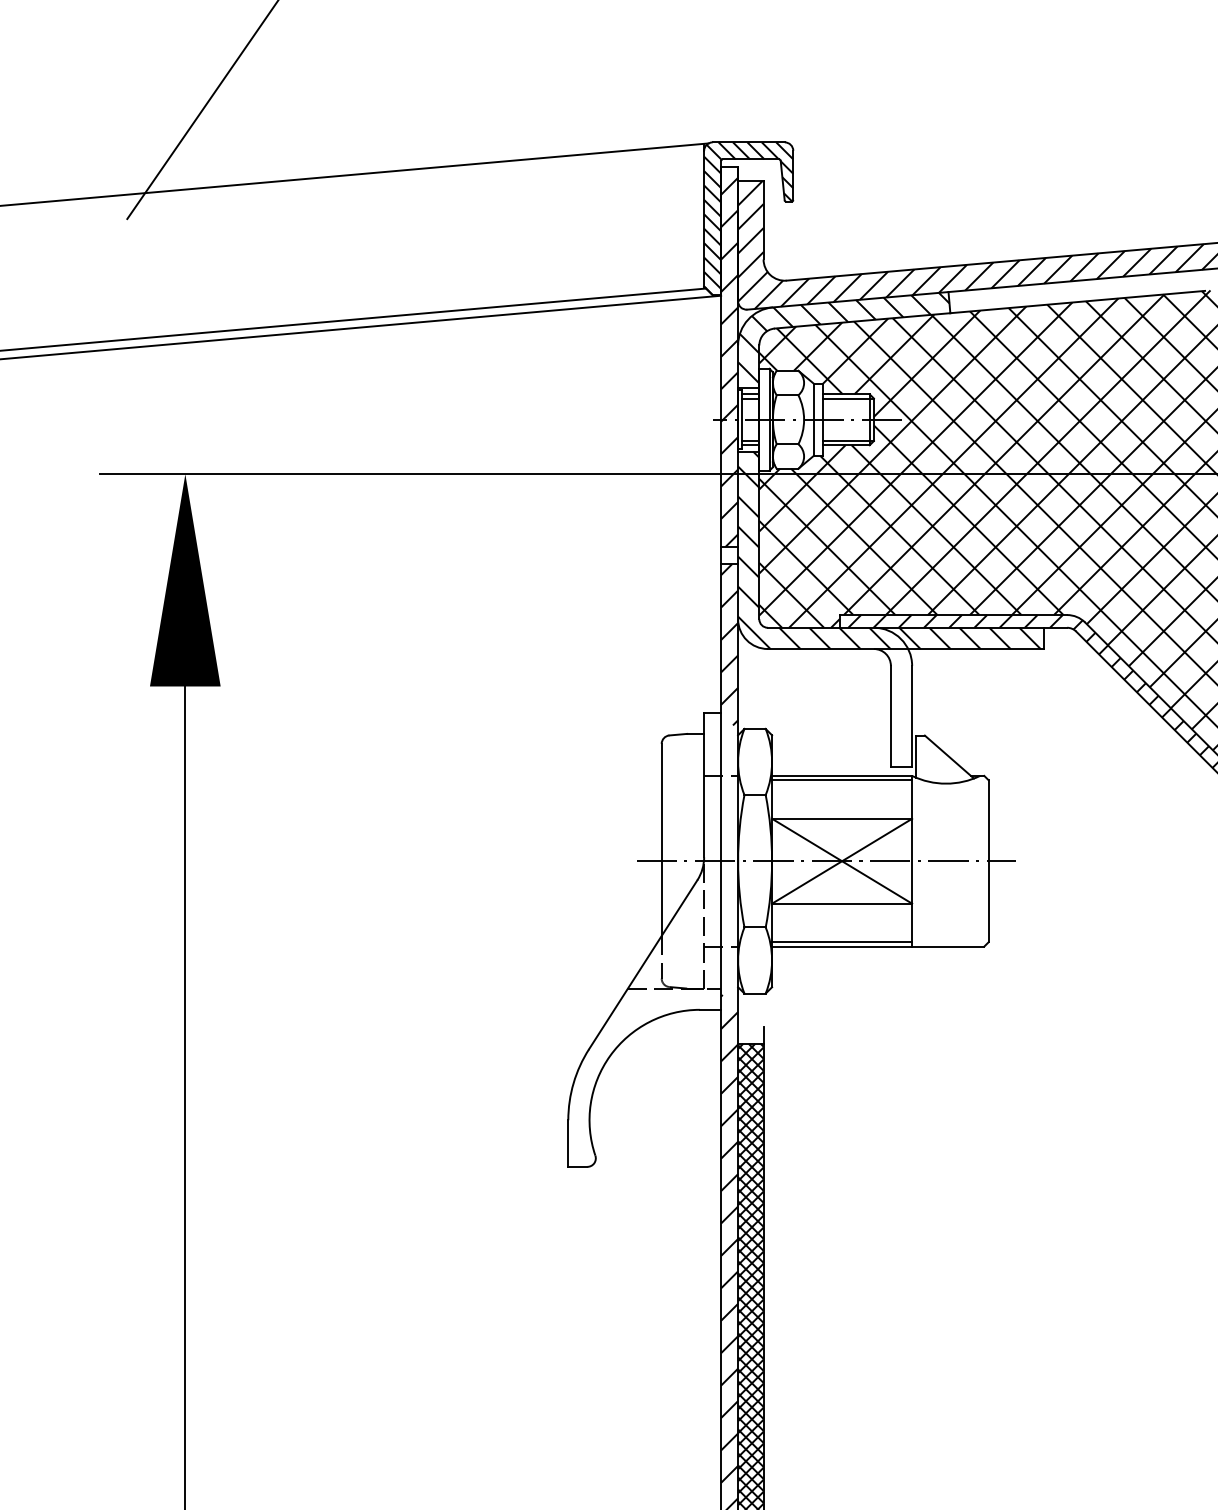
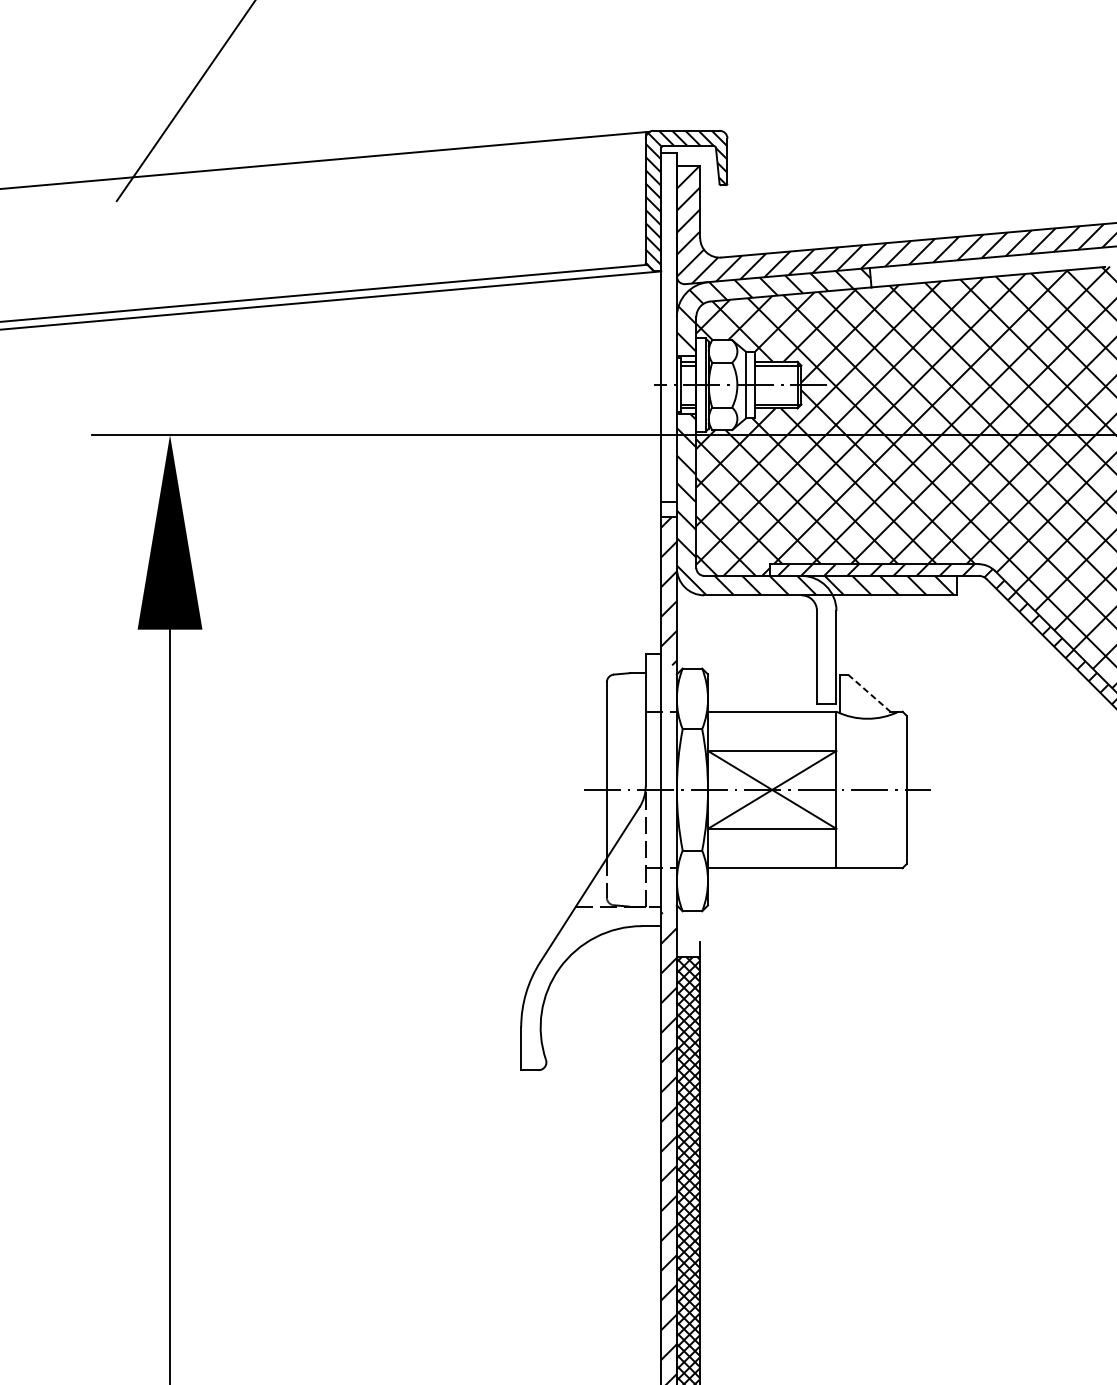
hatch: (729, 362) -> (668, 332), removed
line: (949, 757) -> (870, 694), solid -> dashed
line: (842, 780) -> (772, 715), removed
line: (842, 942) -> (772, 864), removed

